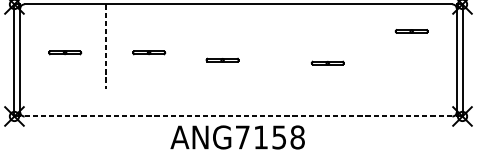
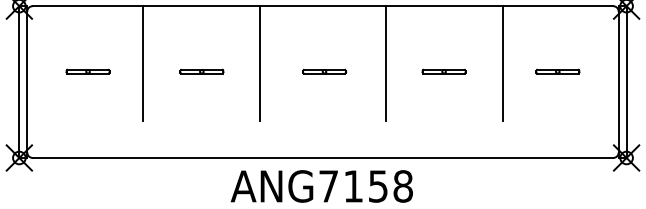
part: (411, 31) -> (557, 71), moved
line: (105, 46) -> (142, 63), dashed -> solid
line: (191, 46) -> (259, 63), added
line: (285, 46) -> (386, 63), added
line: (371, 46) -> (503, 63), added
part: (222, 60) -> (324, 71), moved
part: (327, 62) -> (443, 71), moved
line: (238, 116) -> (323, 157), dashed -> solid

